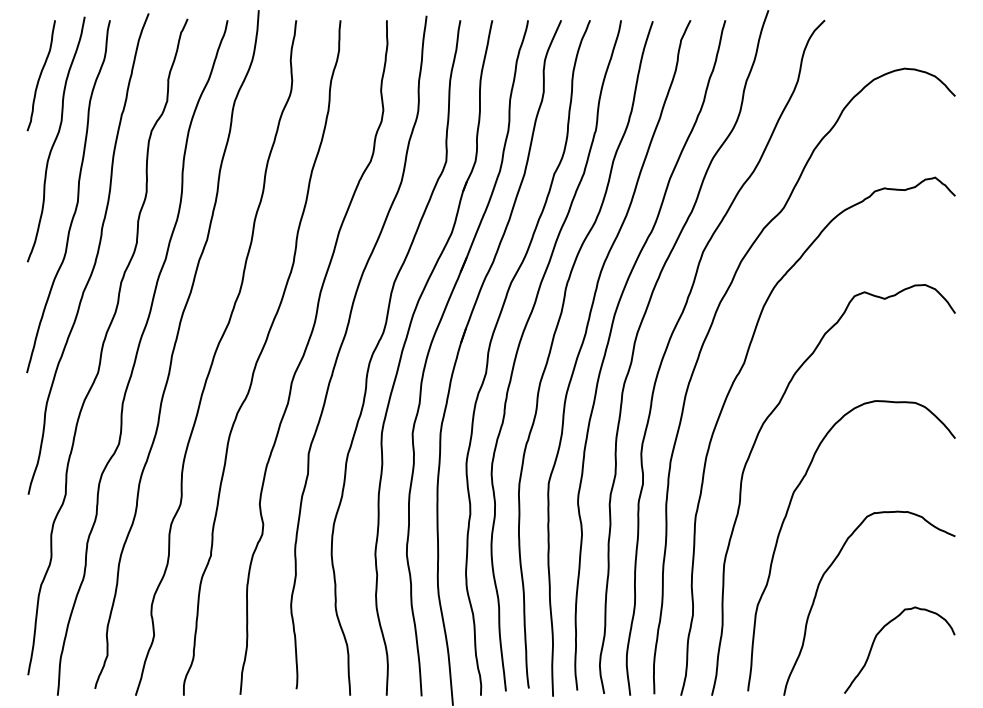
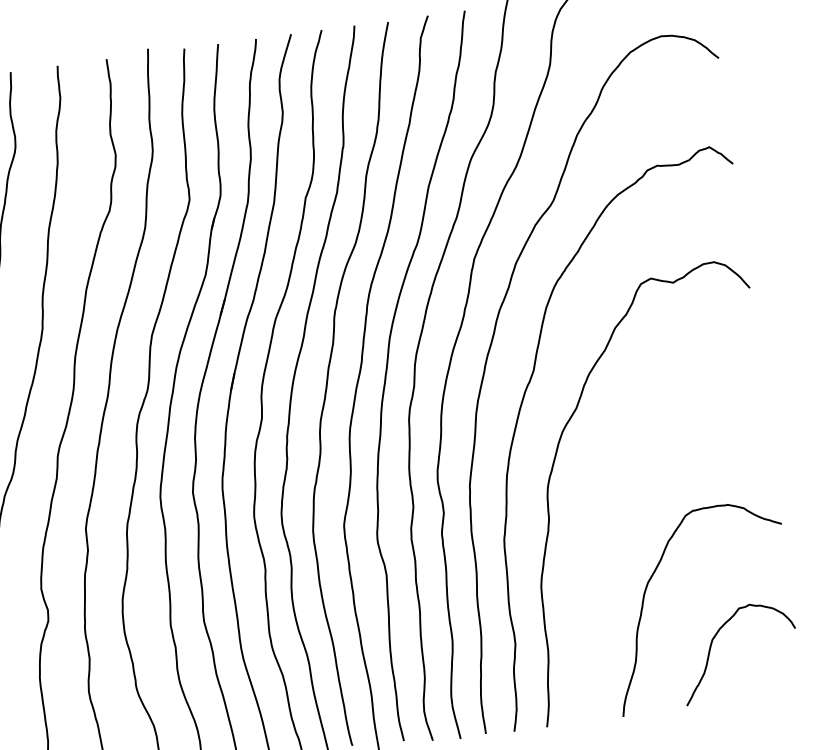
curve: (786, 517) -> (600, 528), removed

